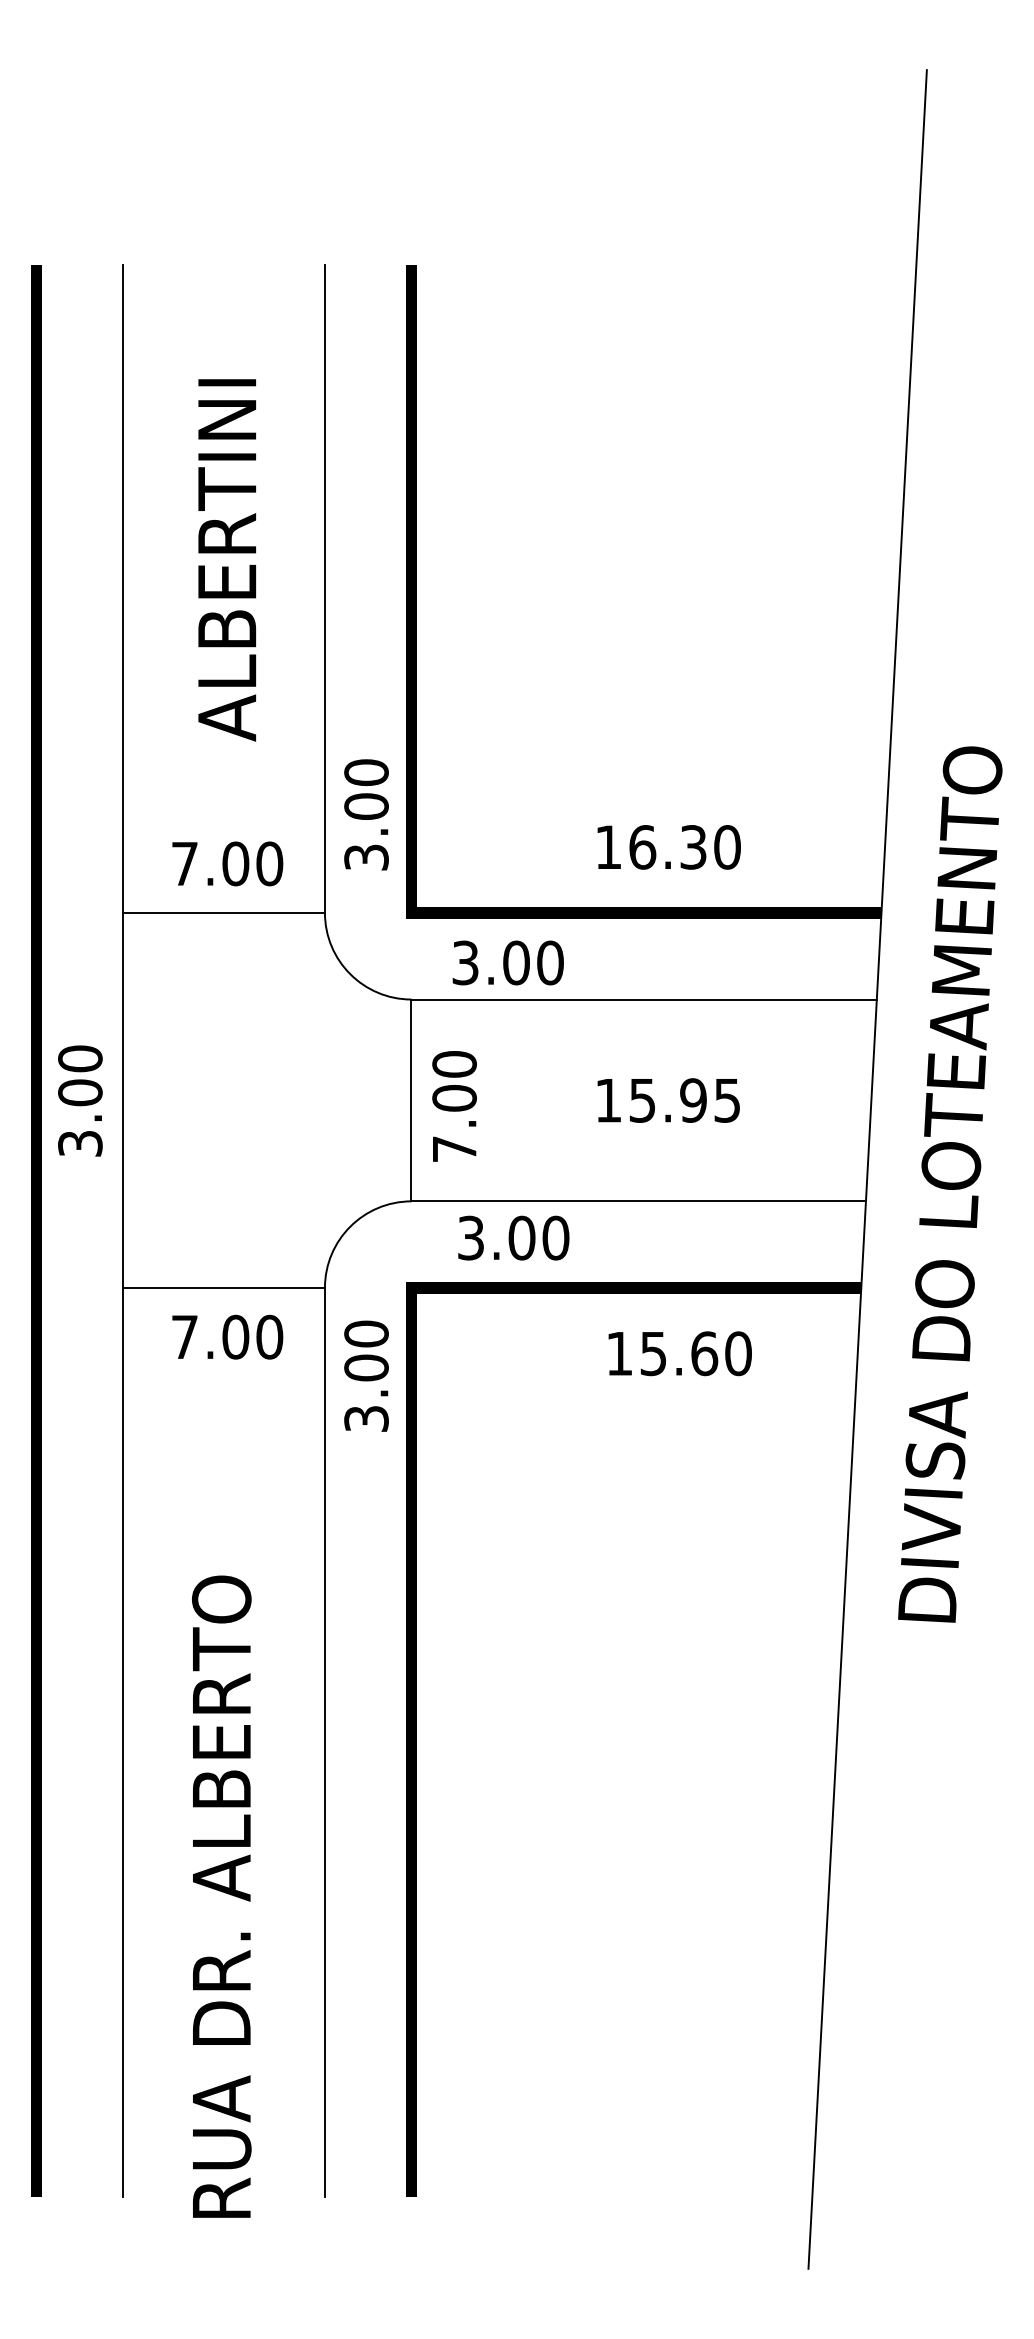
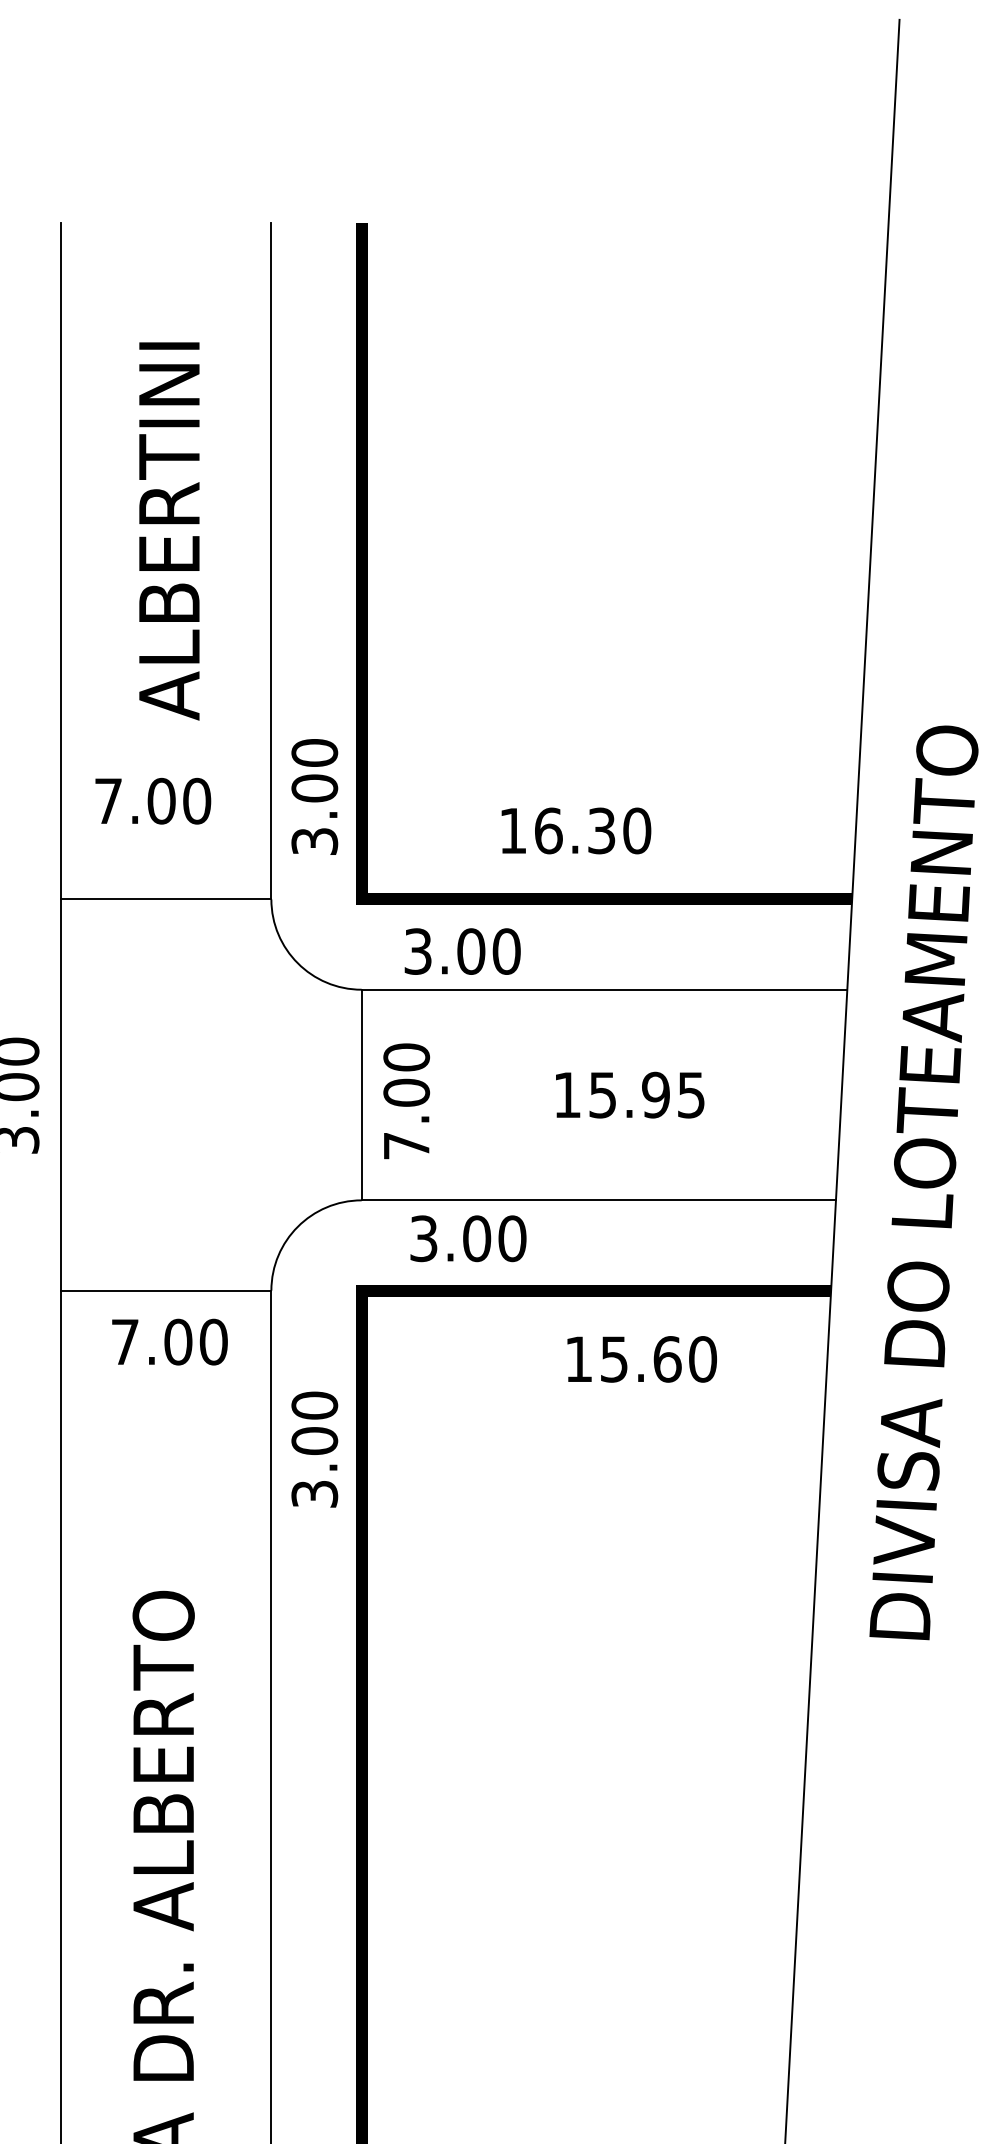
text: (668, 847) -> (575, 831), moved
text: (227, 863) -> (152, 800), moved
text: (366, 1375) -> (314, 1448), moved

